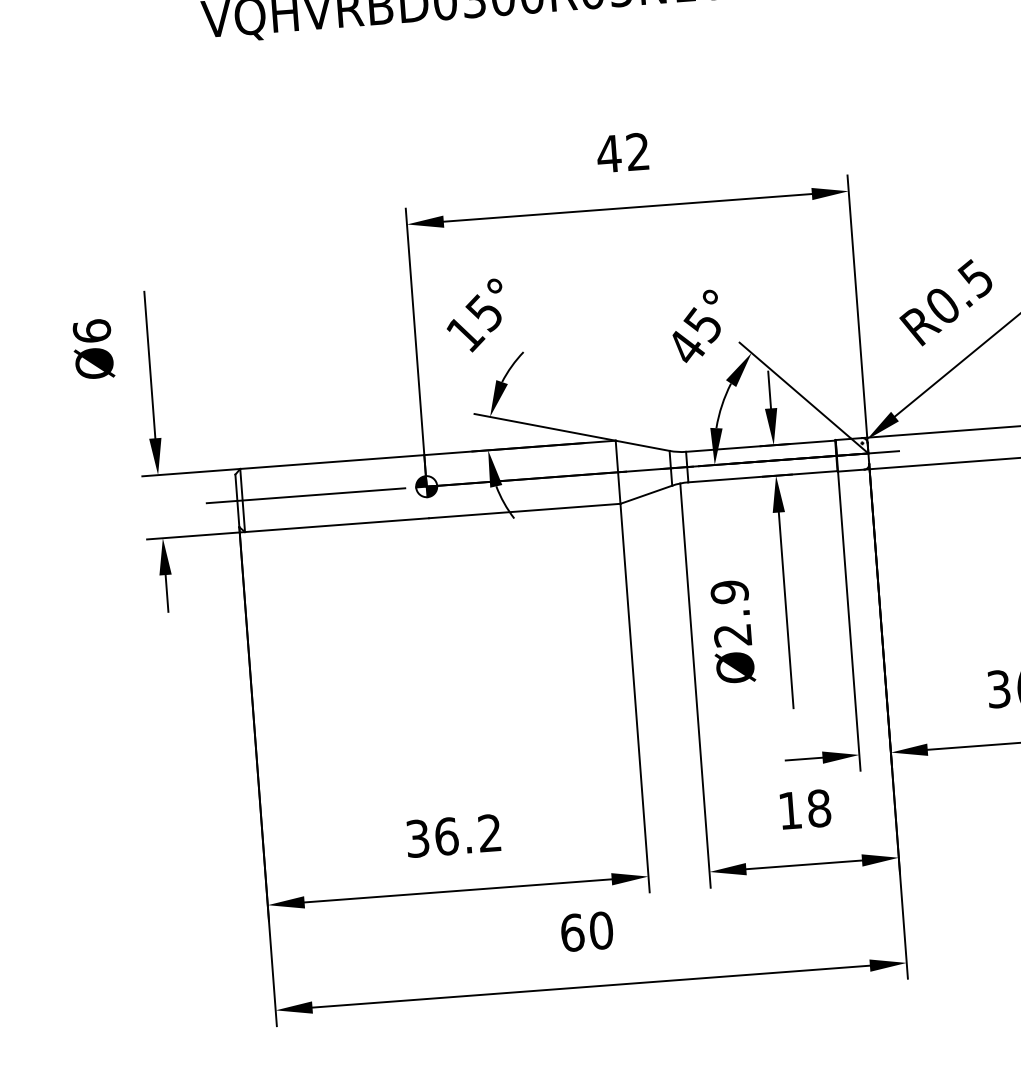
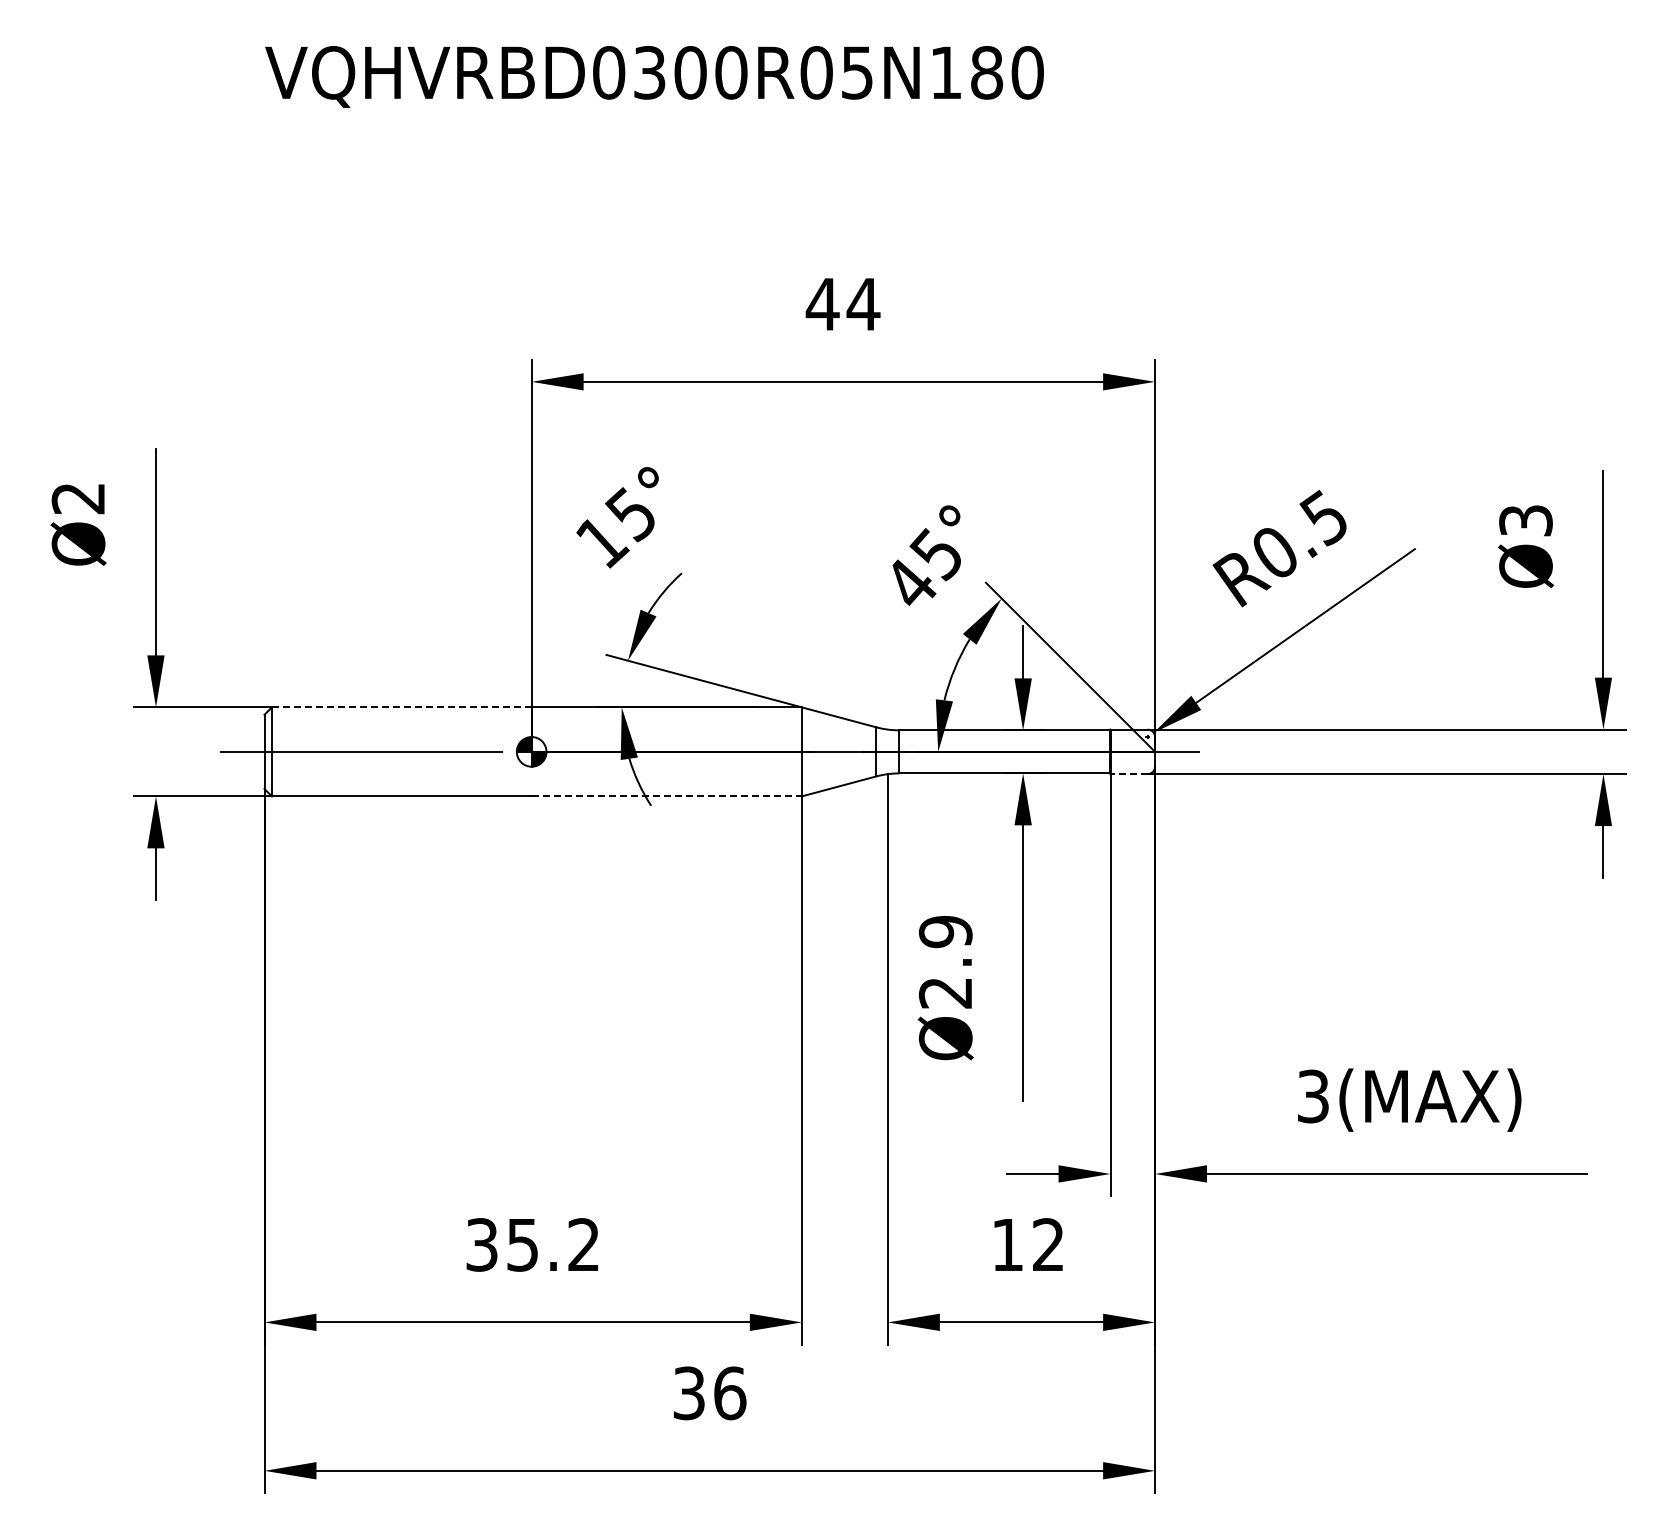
text: (637, 151) -> (863, 303), 42 -> 44
text: (92, 331) -> (78, 498), Ø6 -> Ø2
line: (332, 462) -> (401, 707), solid -> dashed
line: (851, 470) -> (1129, 774), solid -> dashed
line: (525, 511) -> (667, 796), solid -> dashed
text: (819, 808) -> (1048, 1244), 18 -> 12
text: (447, 836) -> (523, 1244), 36.2 -> 35.2
text: (586, 931) -> (709, 1393), 60 -> 36

